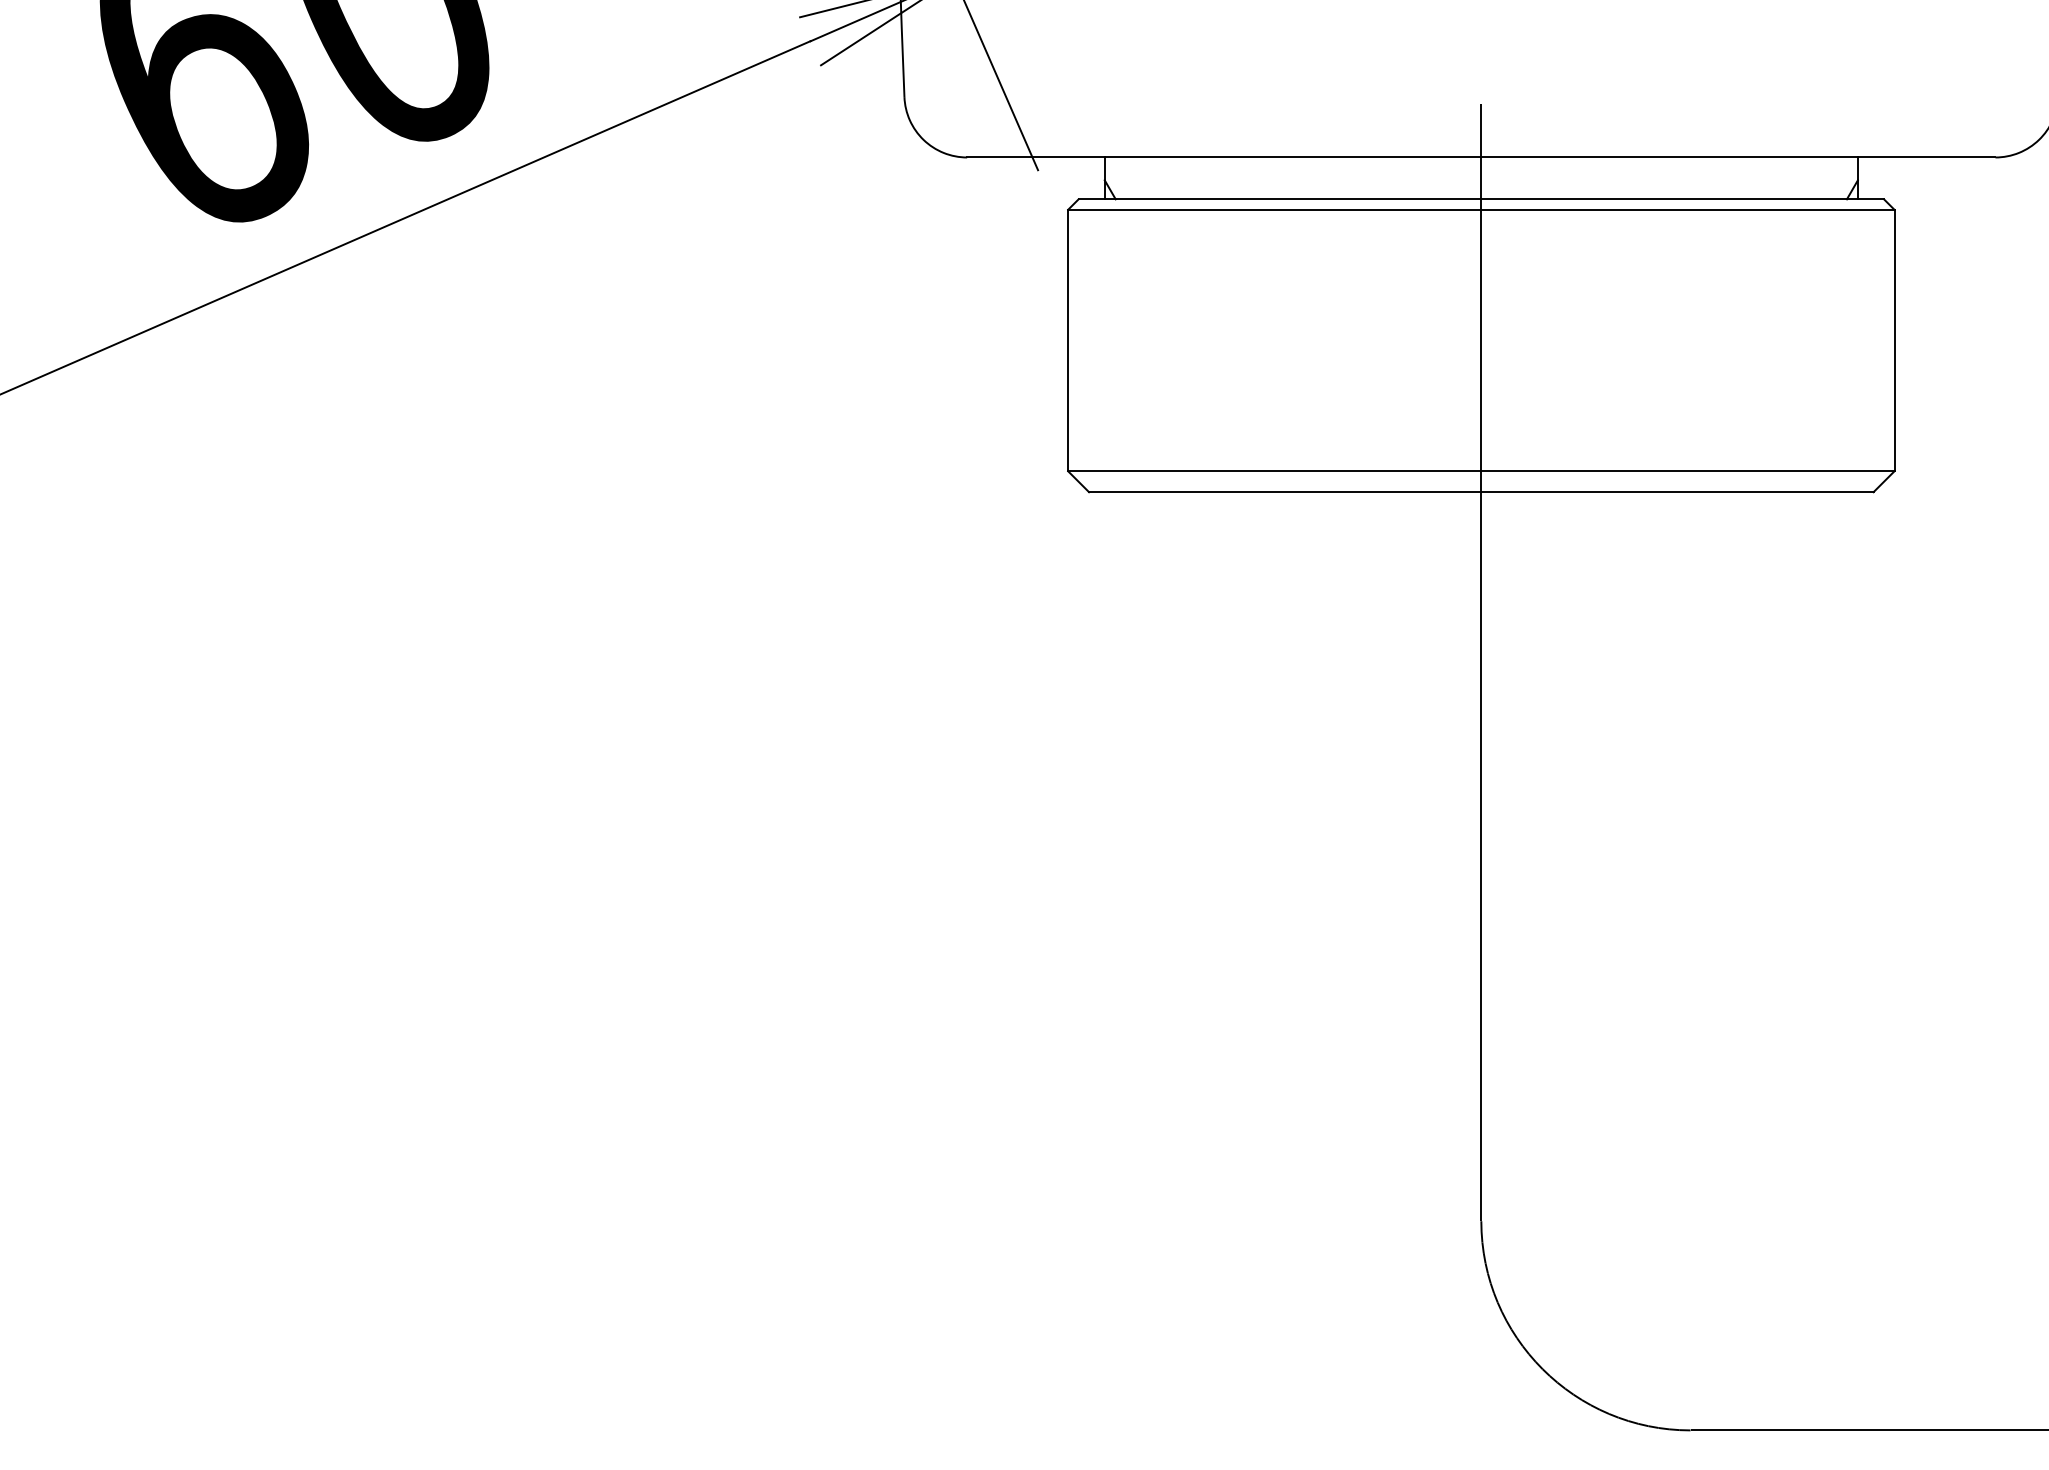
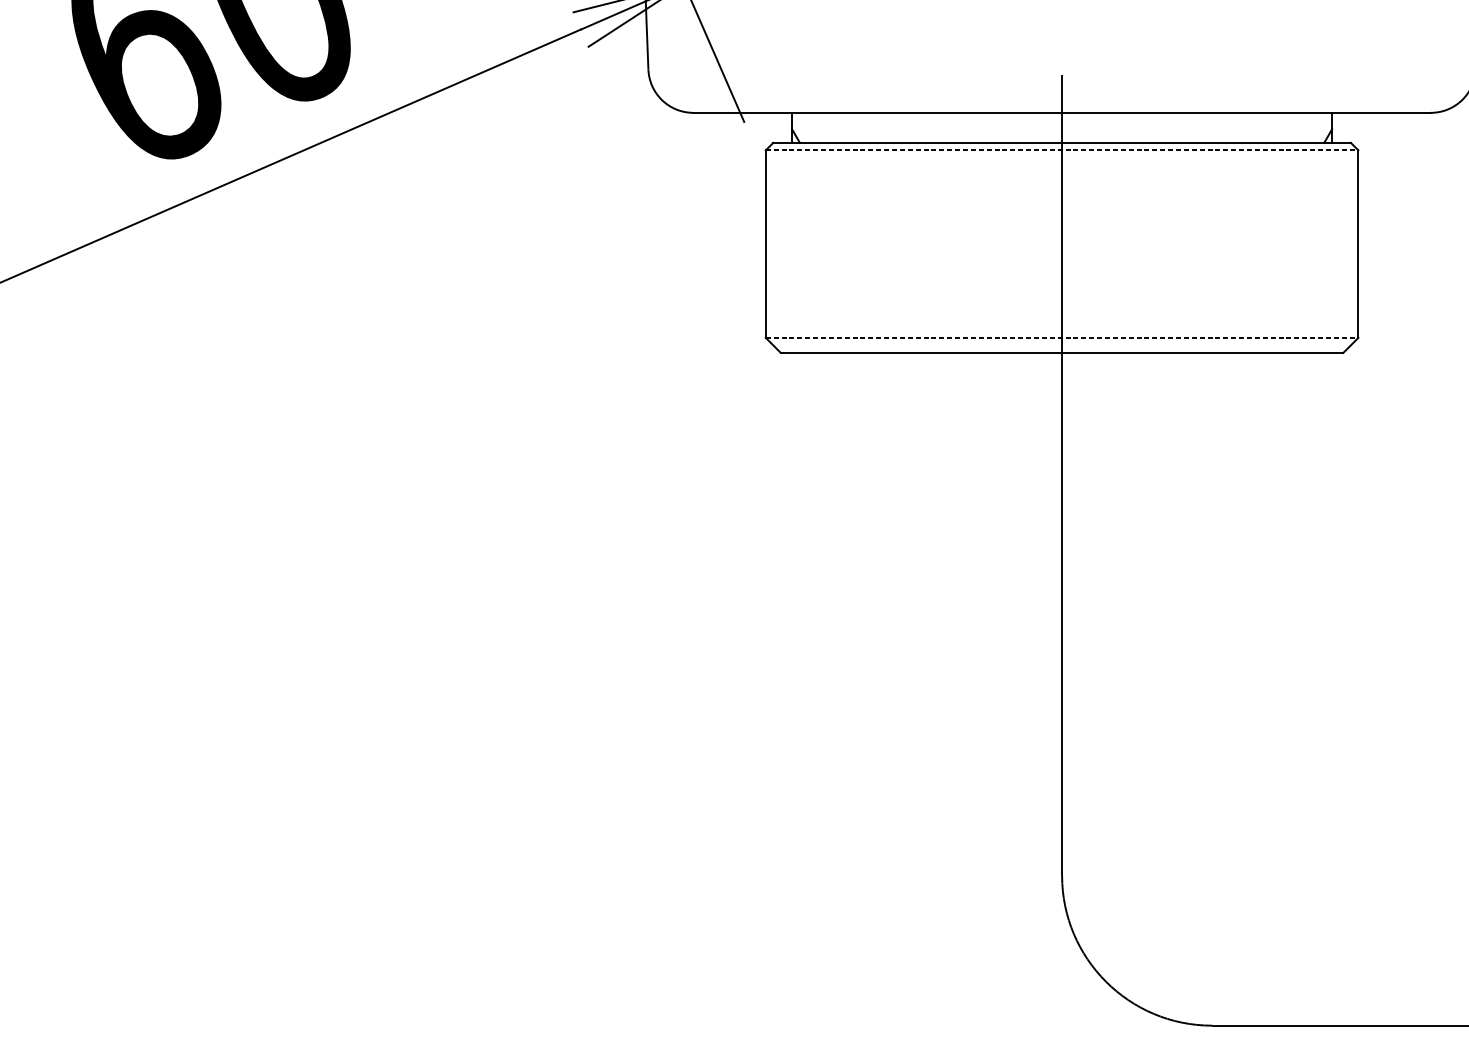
line: (1481, 209) -> (1062, 150), solid -> dashed
line: (1481, 471) -> (1062, 338), solid -> dashed

